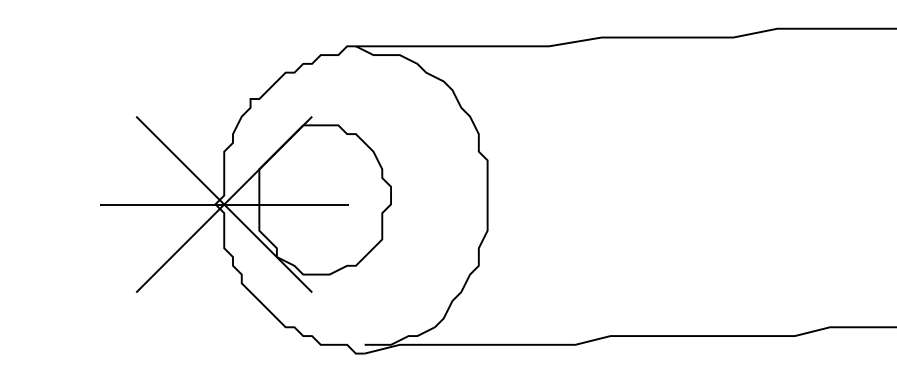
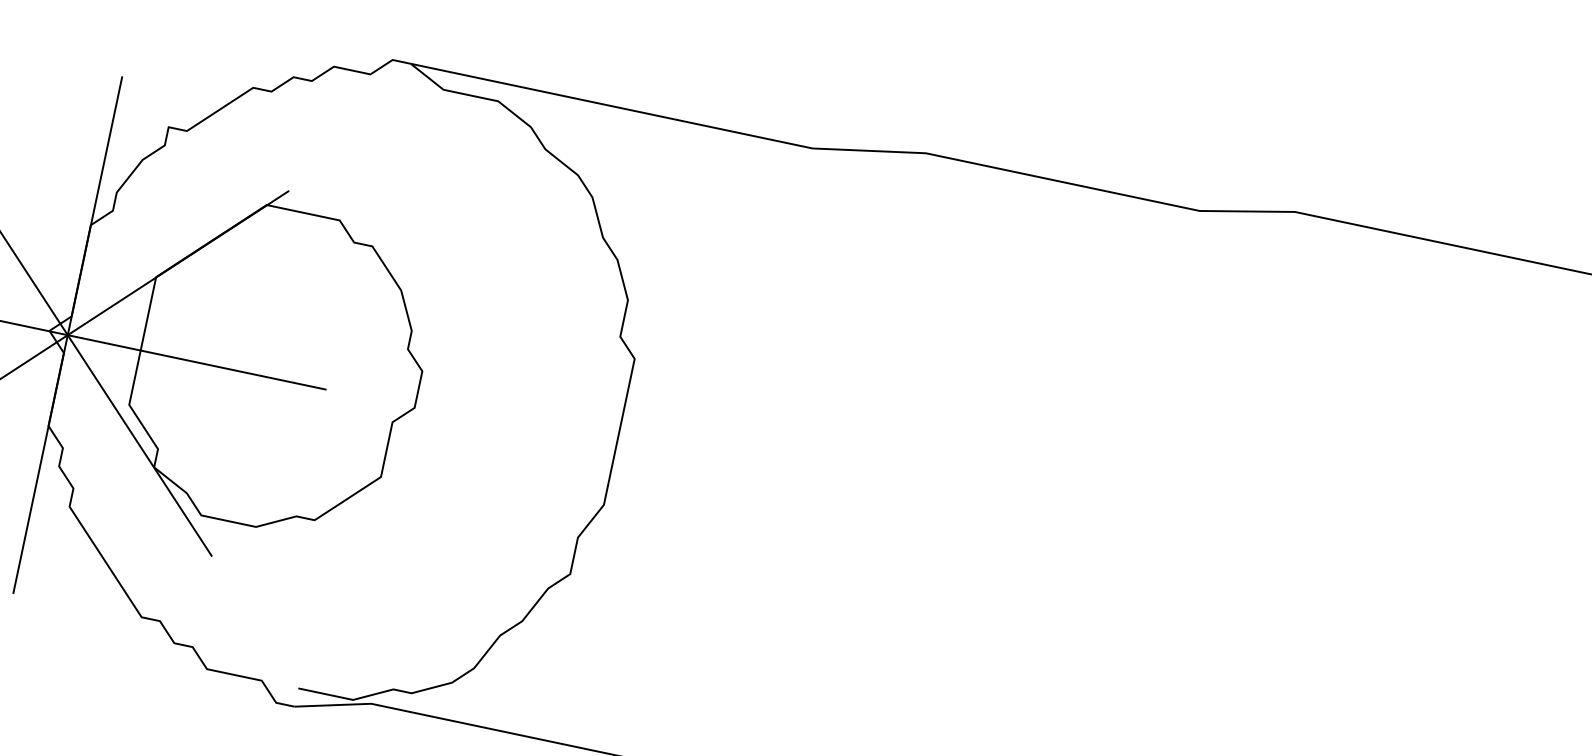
line: (224, 204) -> (68, 335), added

